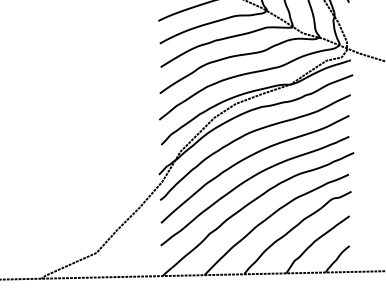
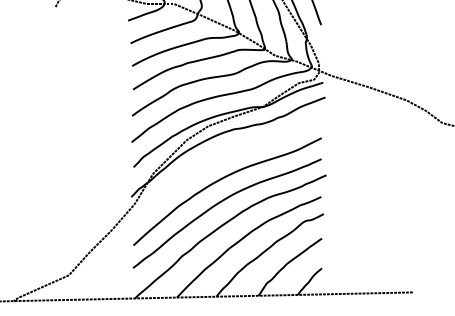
part: (250, 134) -> (222, 156), removed

